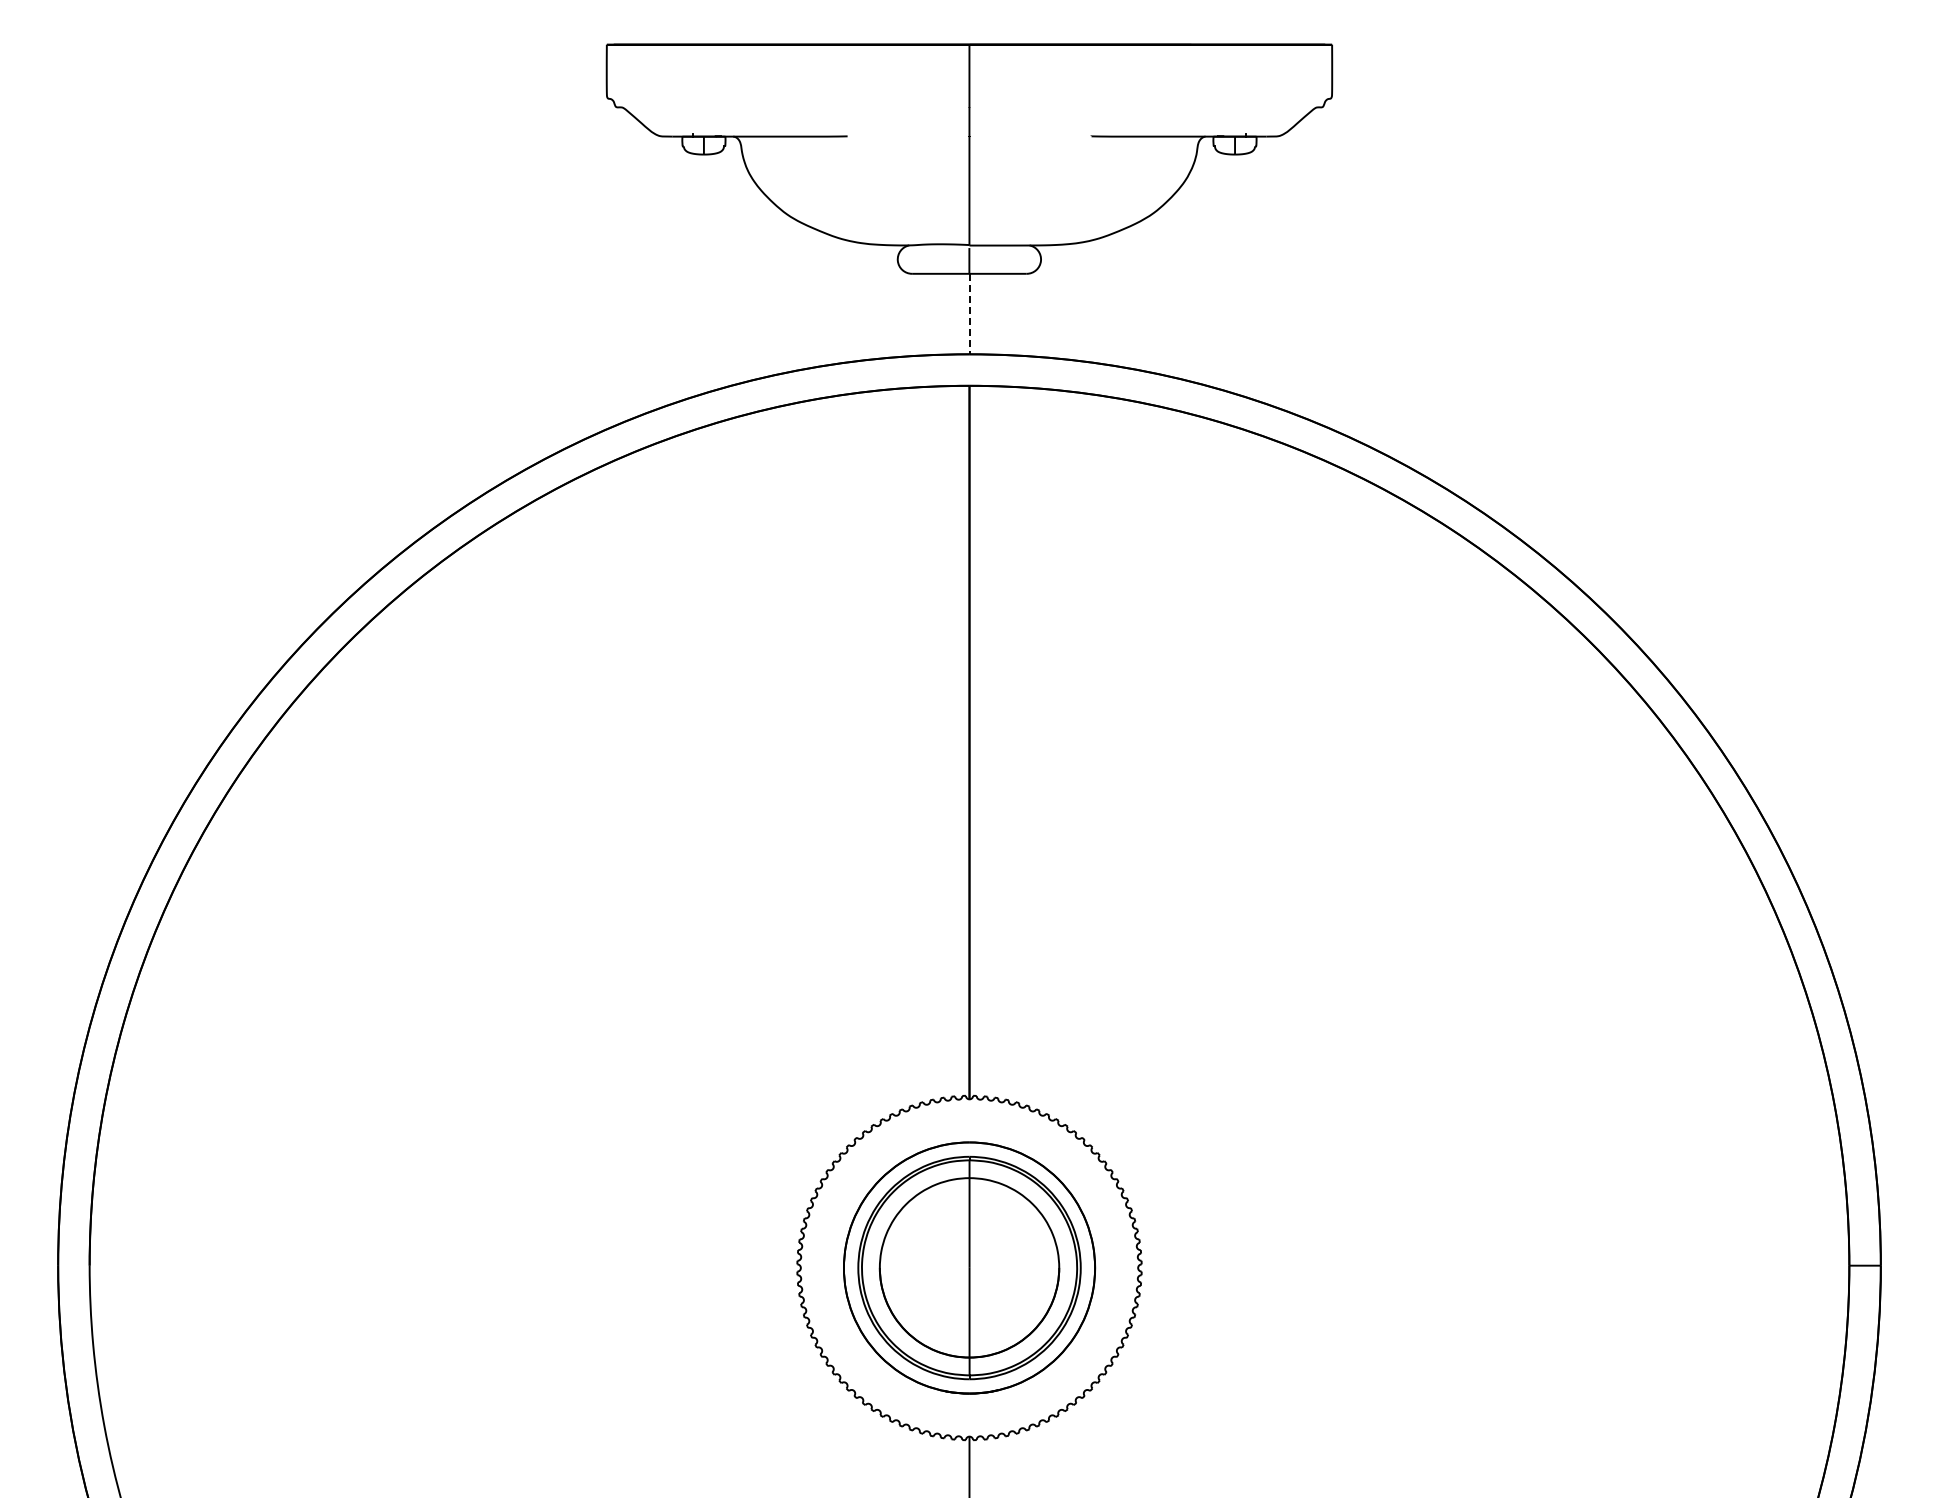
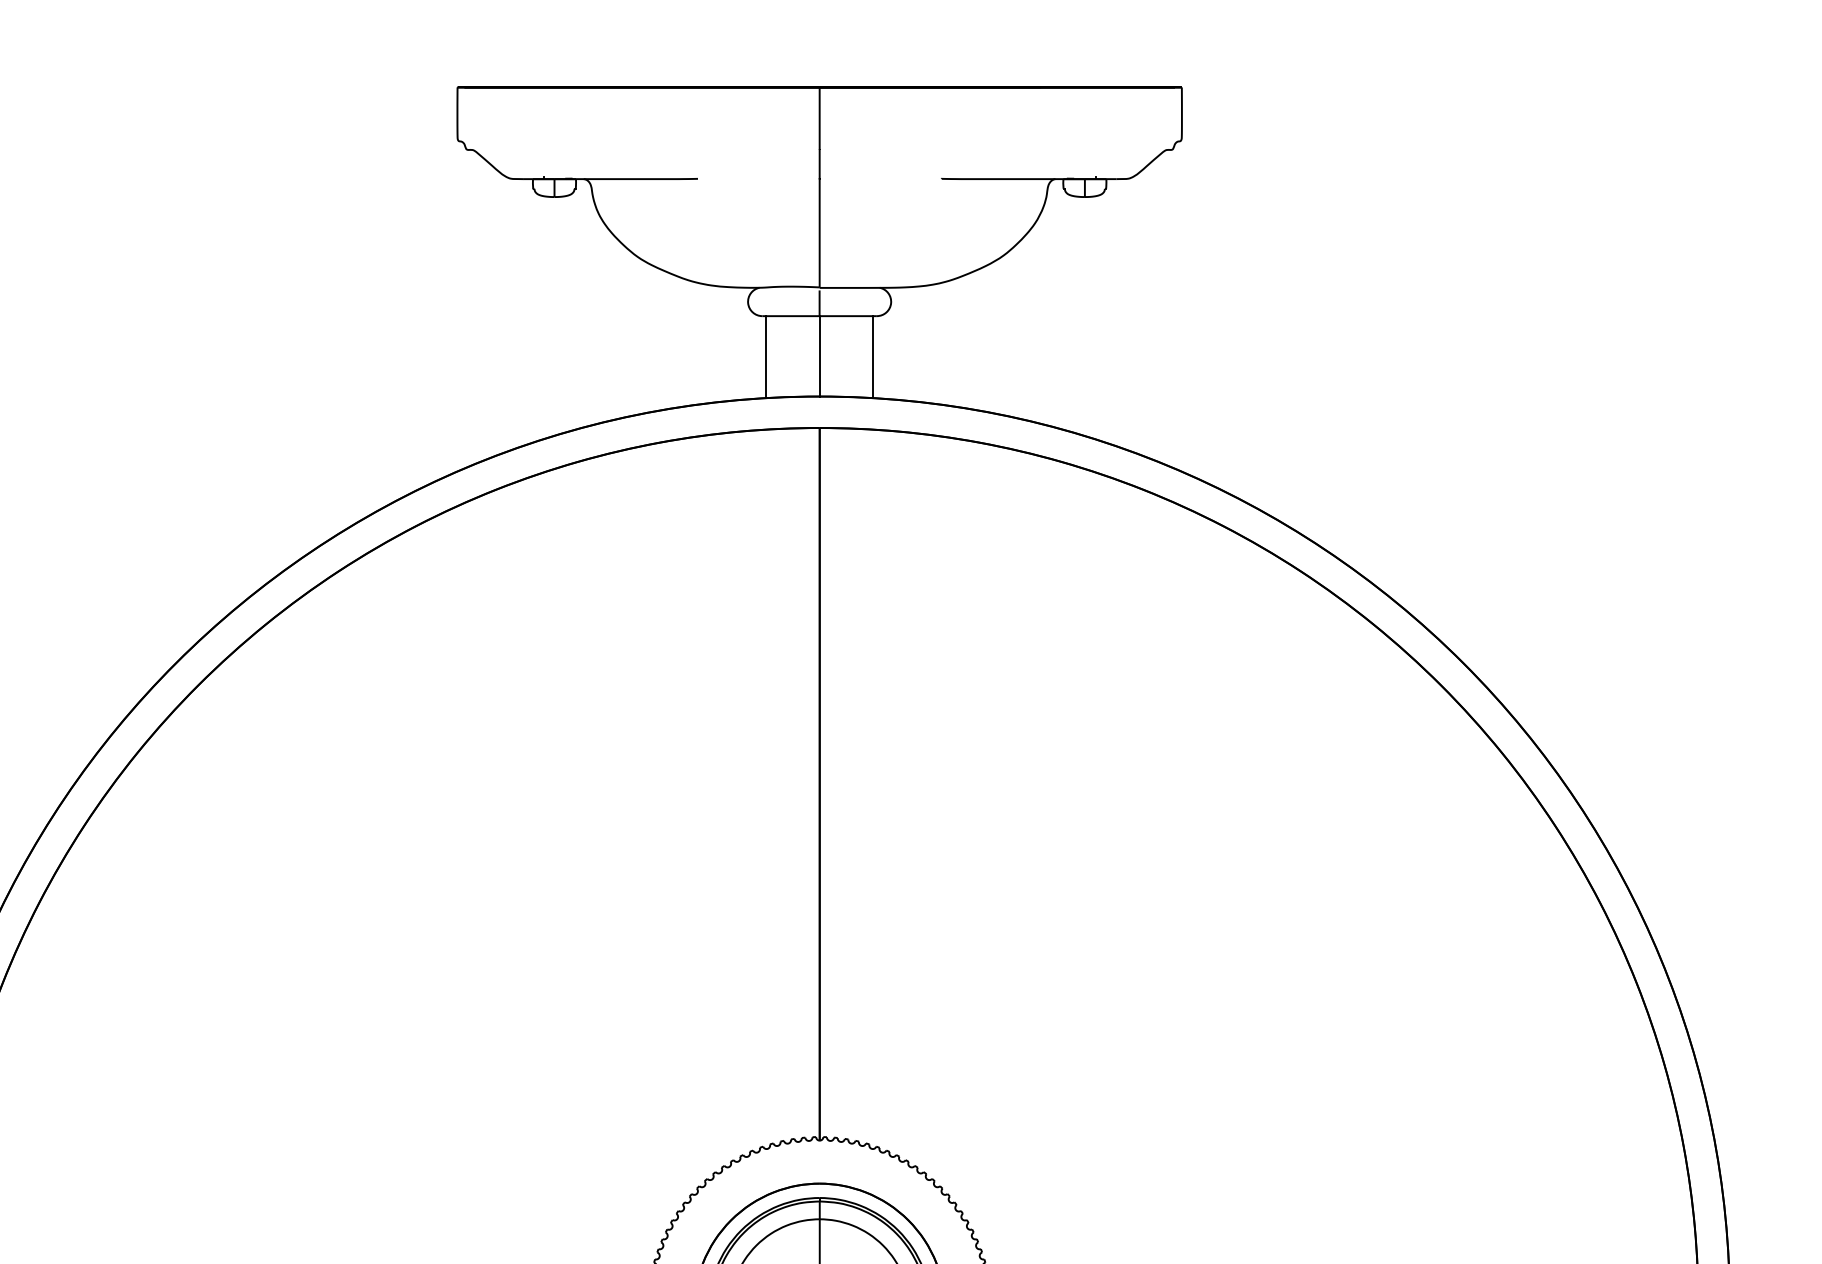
line: (915, 314) -> (765, 356), added
line: (969, 314) -> (819, 356), dashed -> solid
line: (1023, 314) -> (873, 356), added

